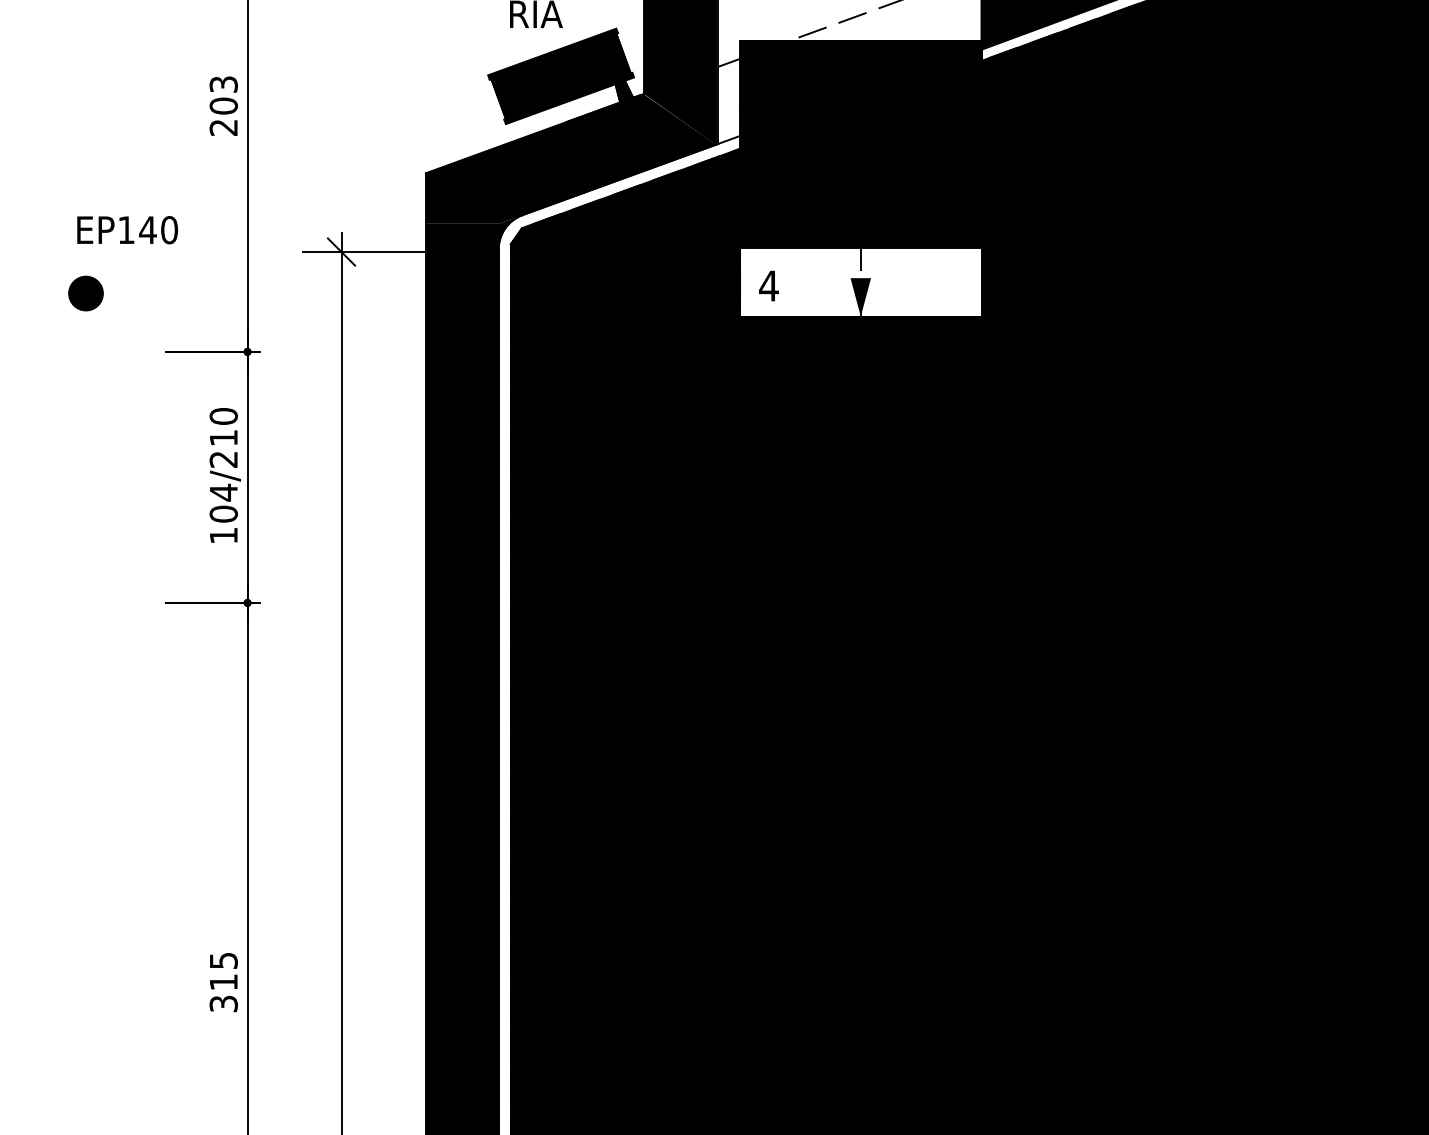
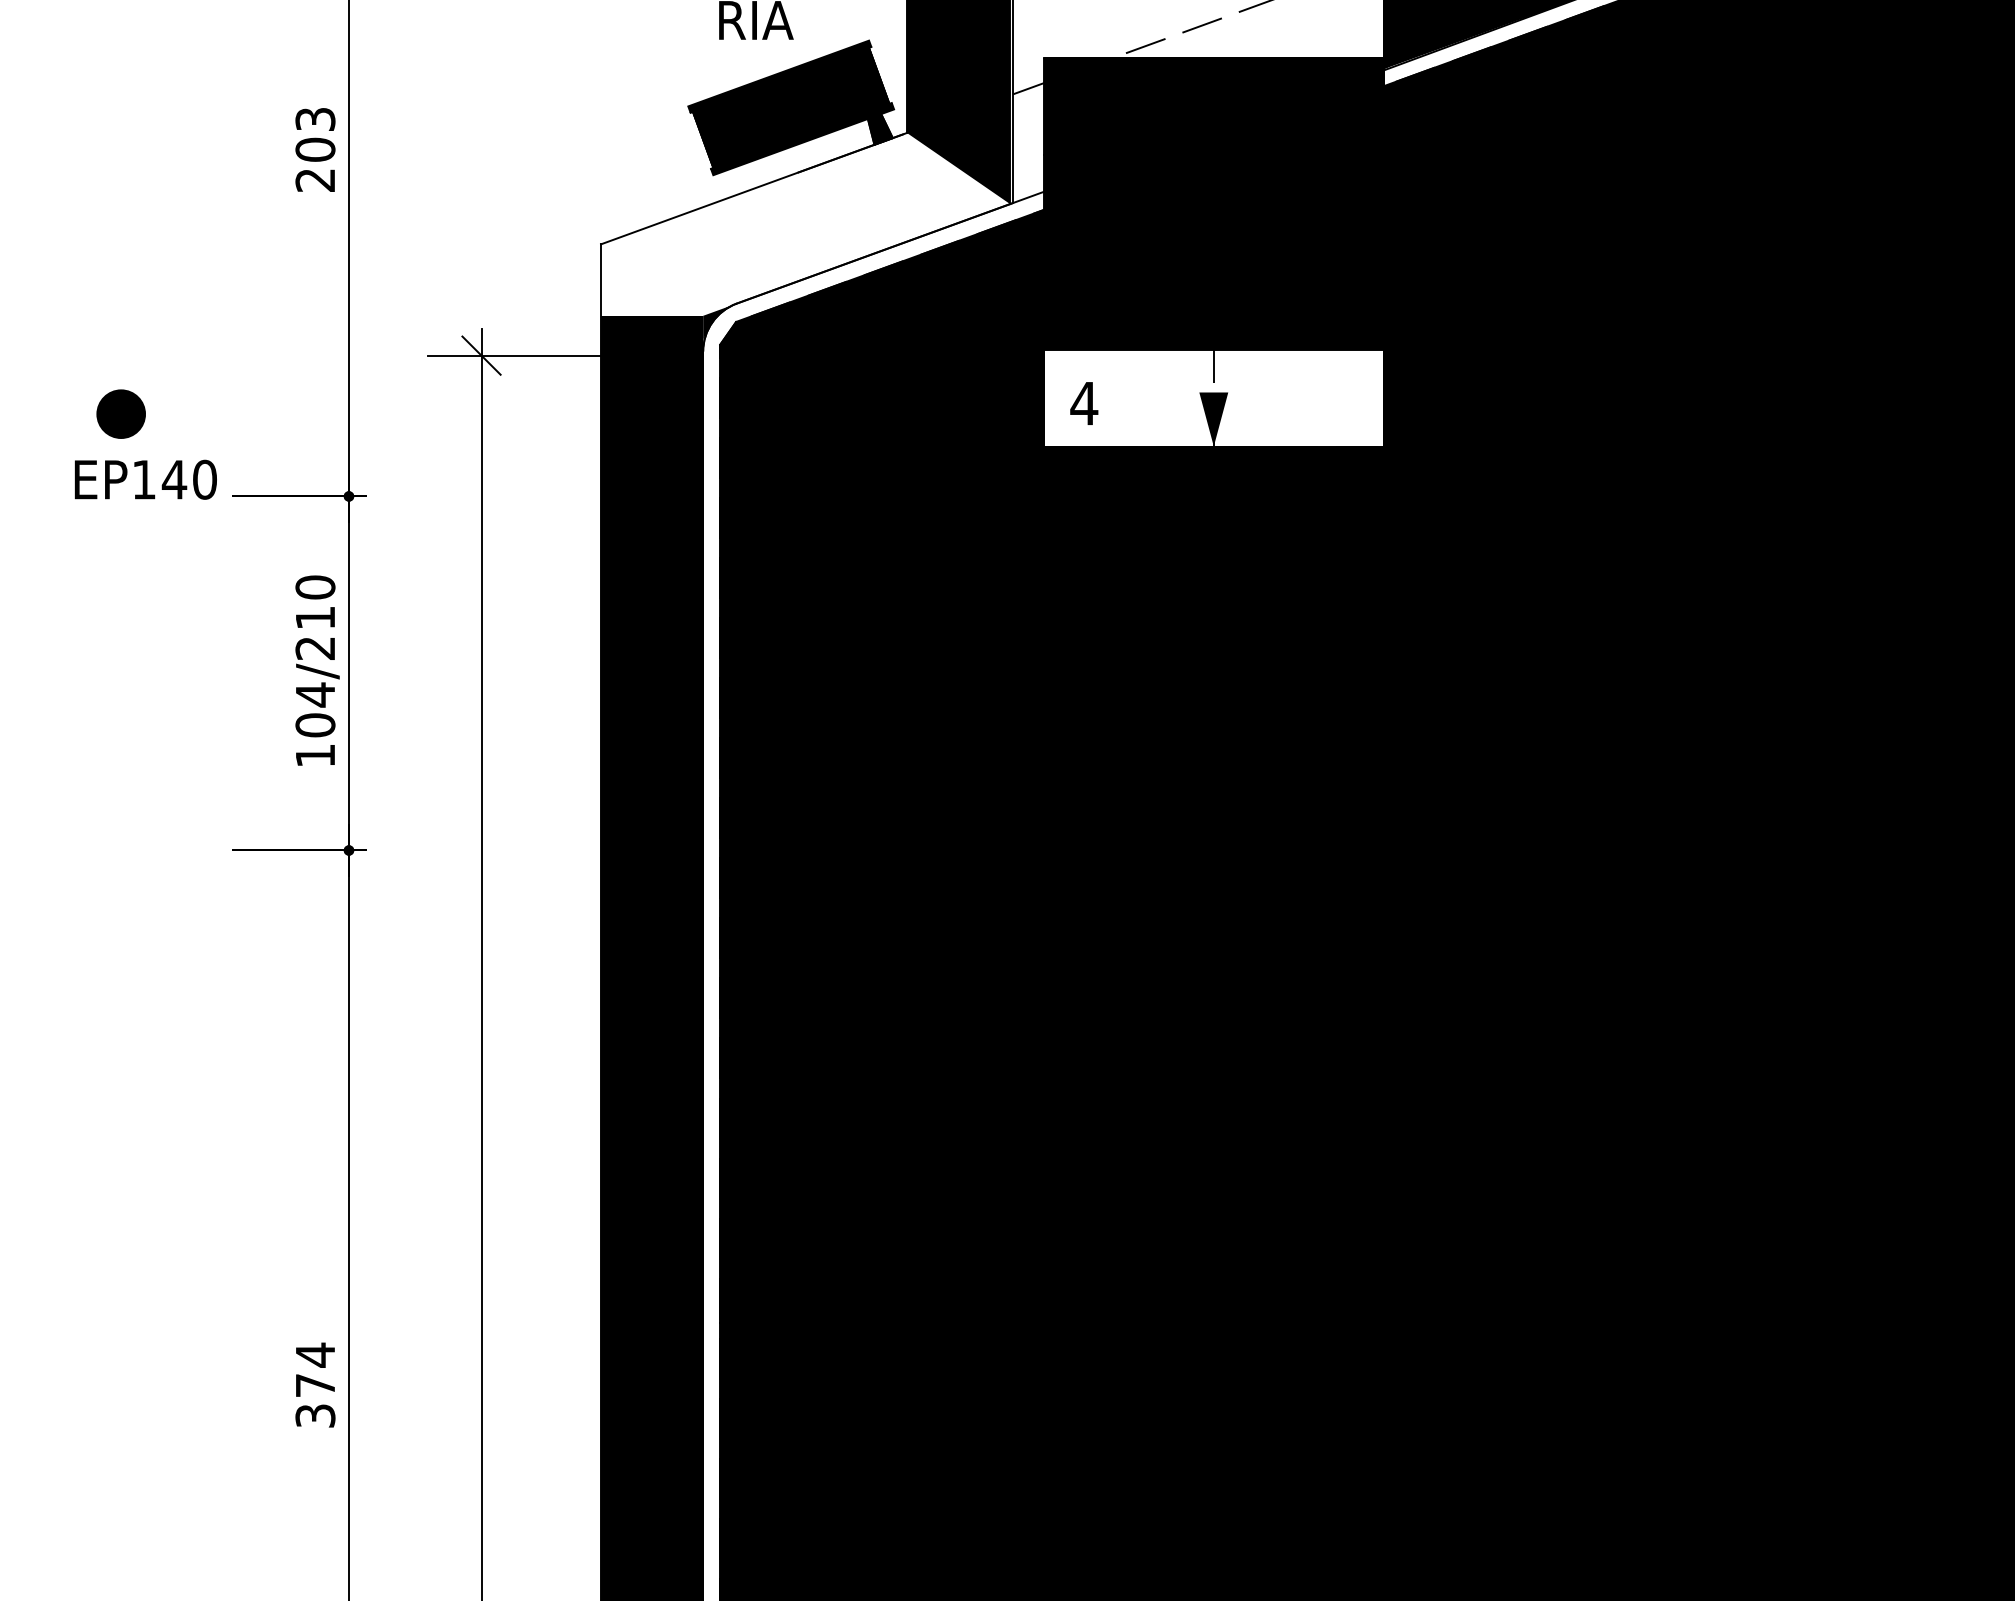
fill: (571, 158) -> (805, 223), removed
text: (127, 229) -> (145, 479), moved
text: (223, 970) -> (315, 1369), 315 -> 374

